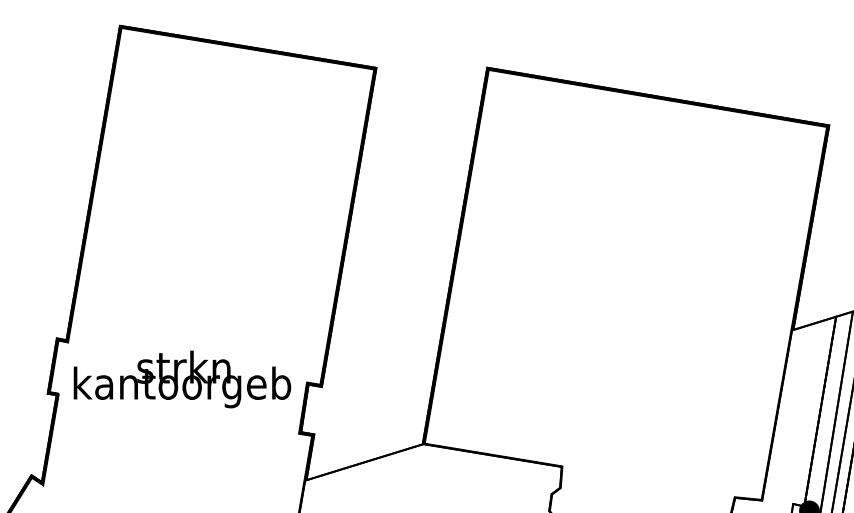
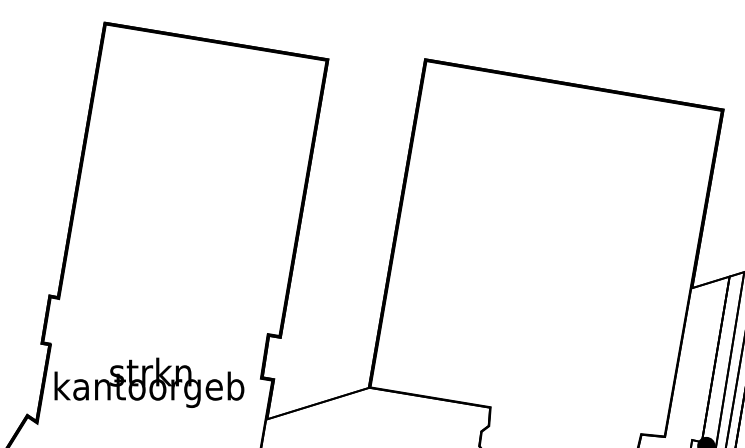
text: (182, 379) -> (149, 382), moved

